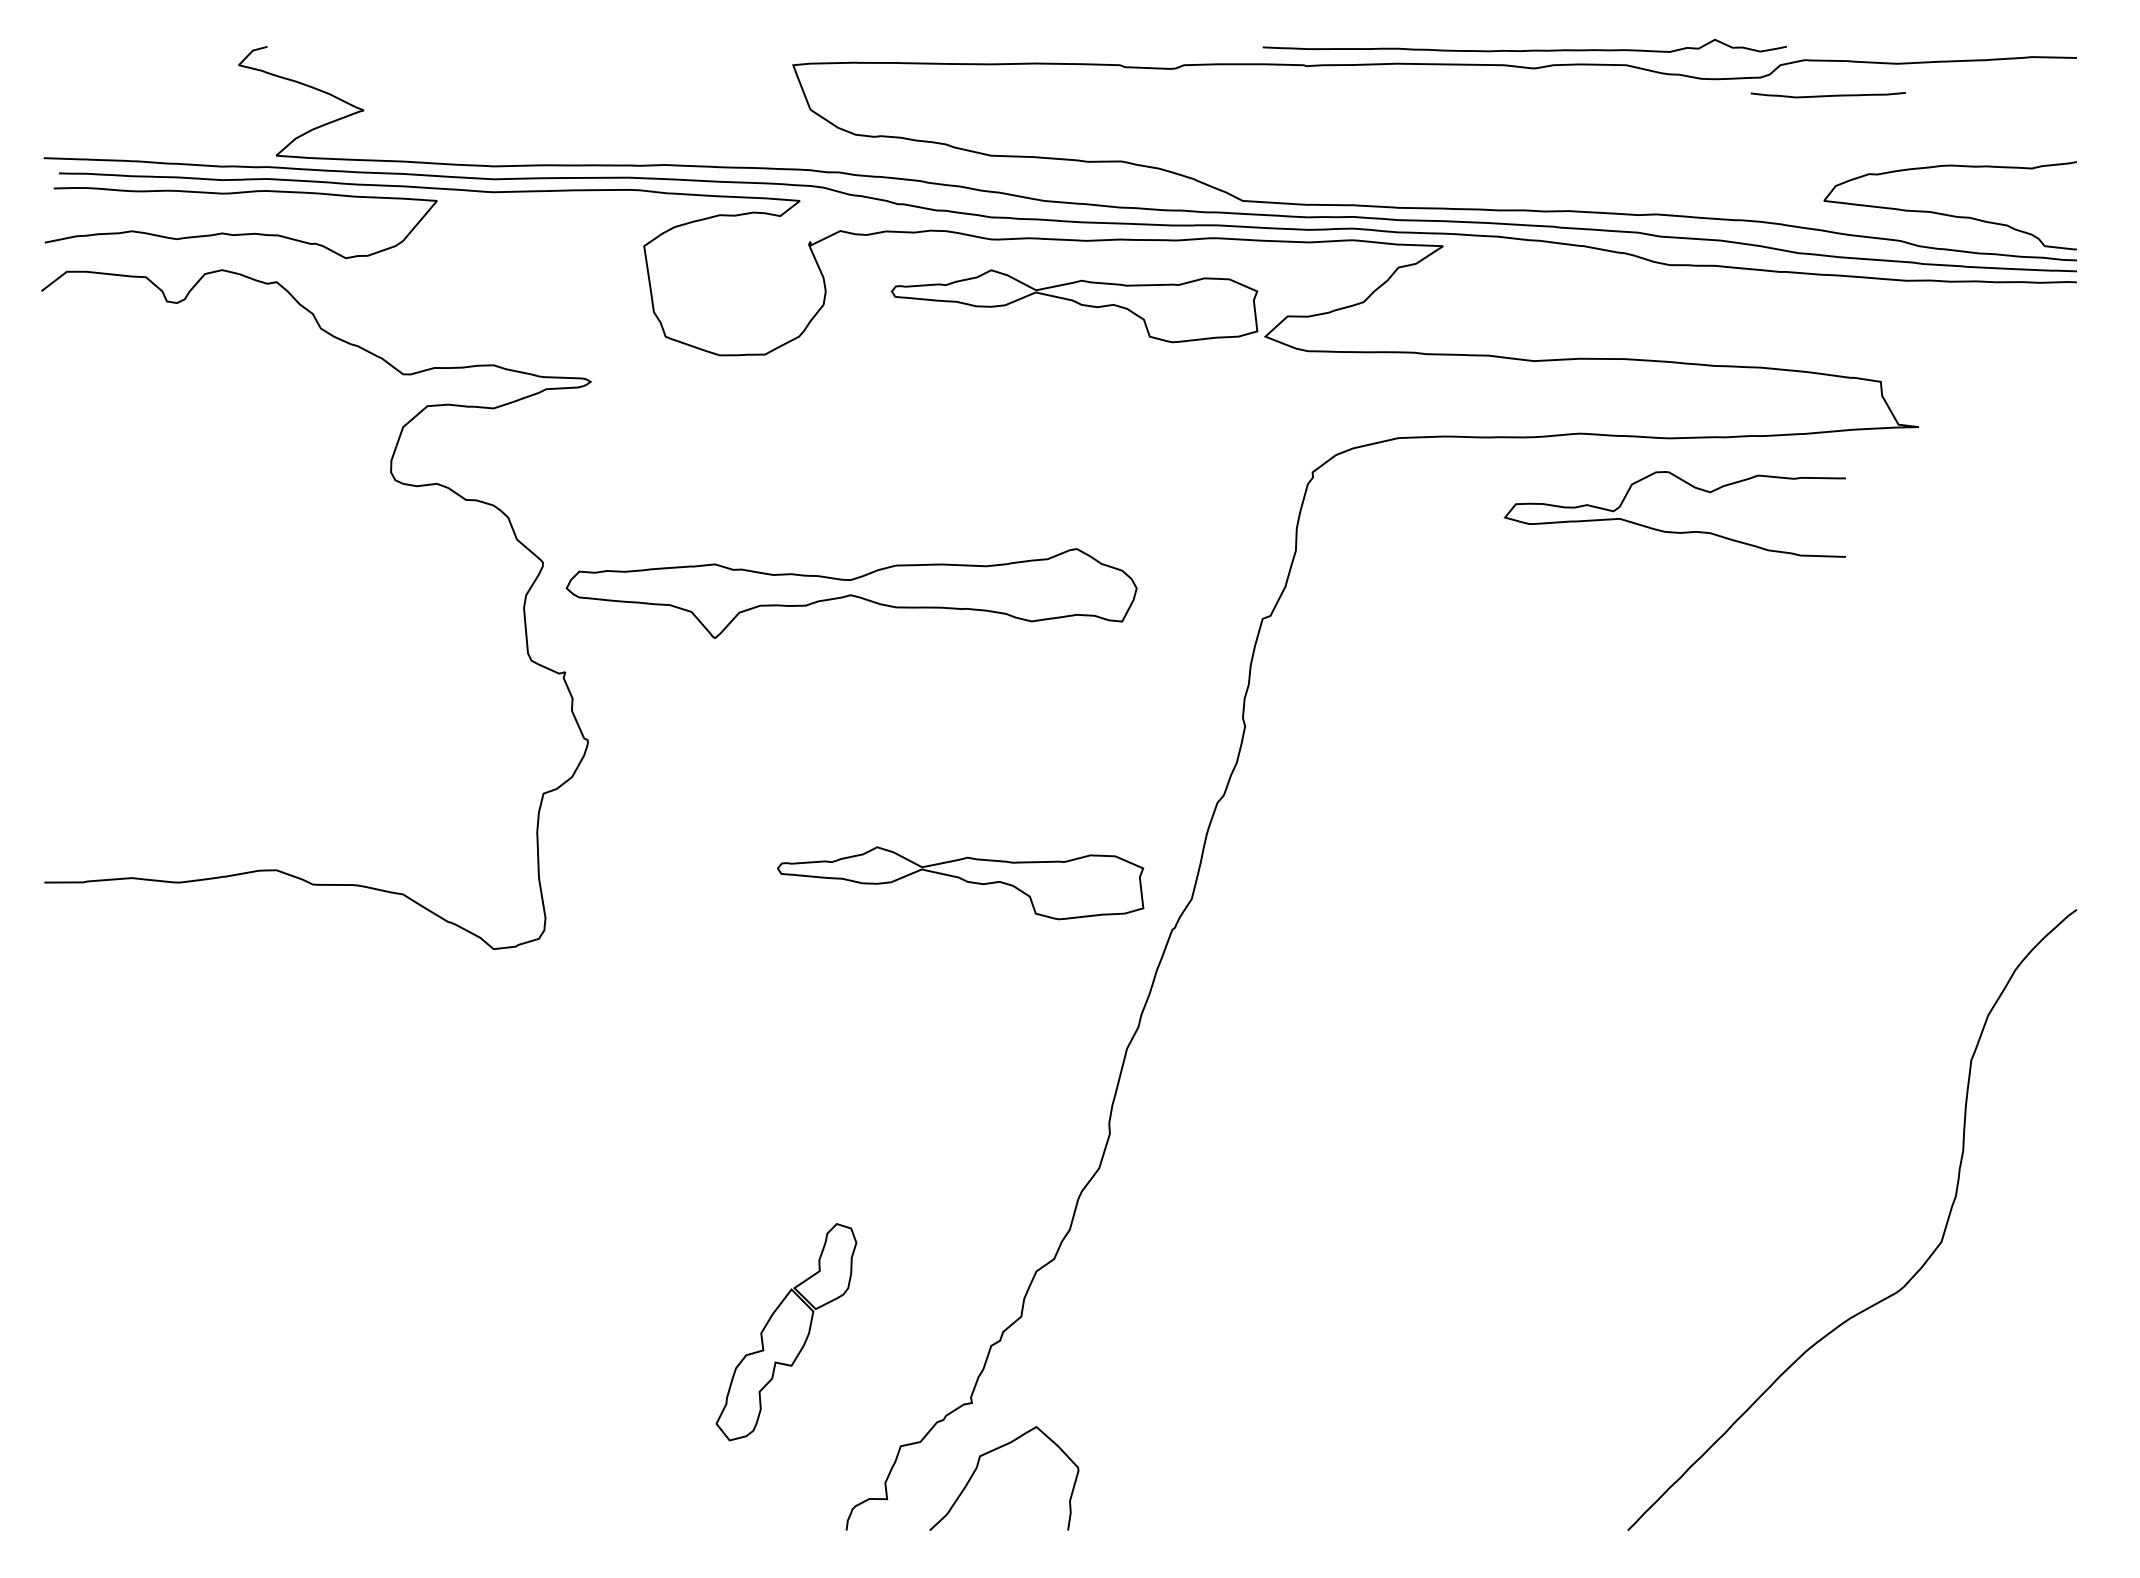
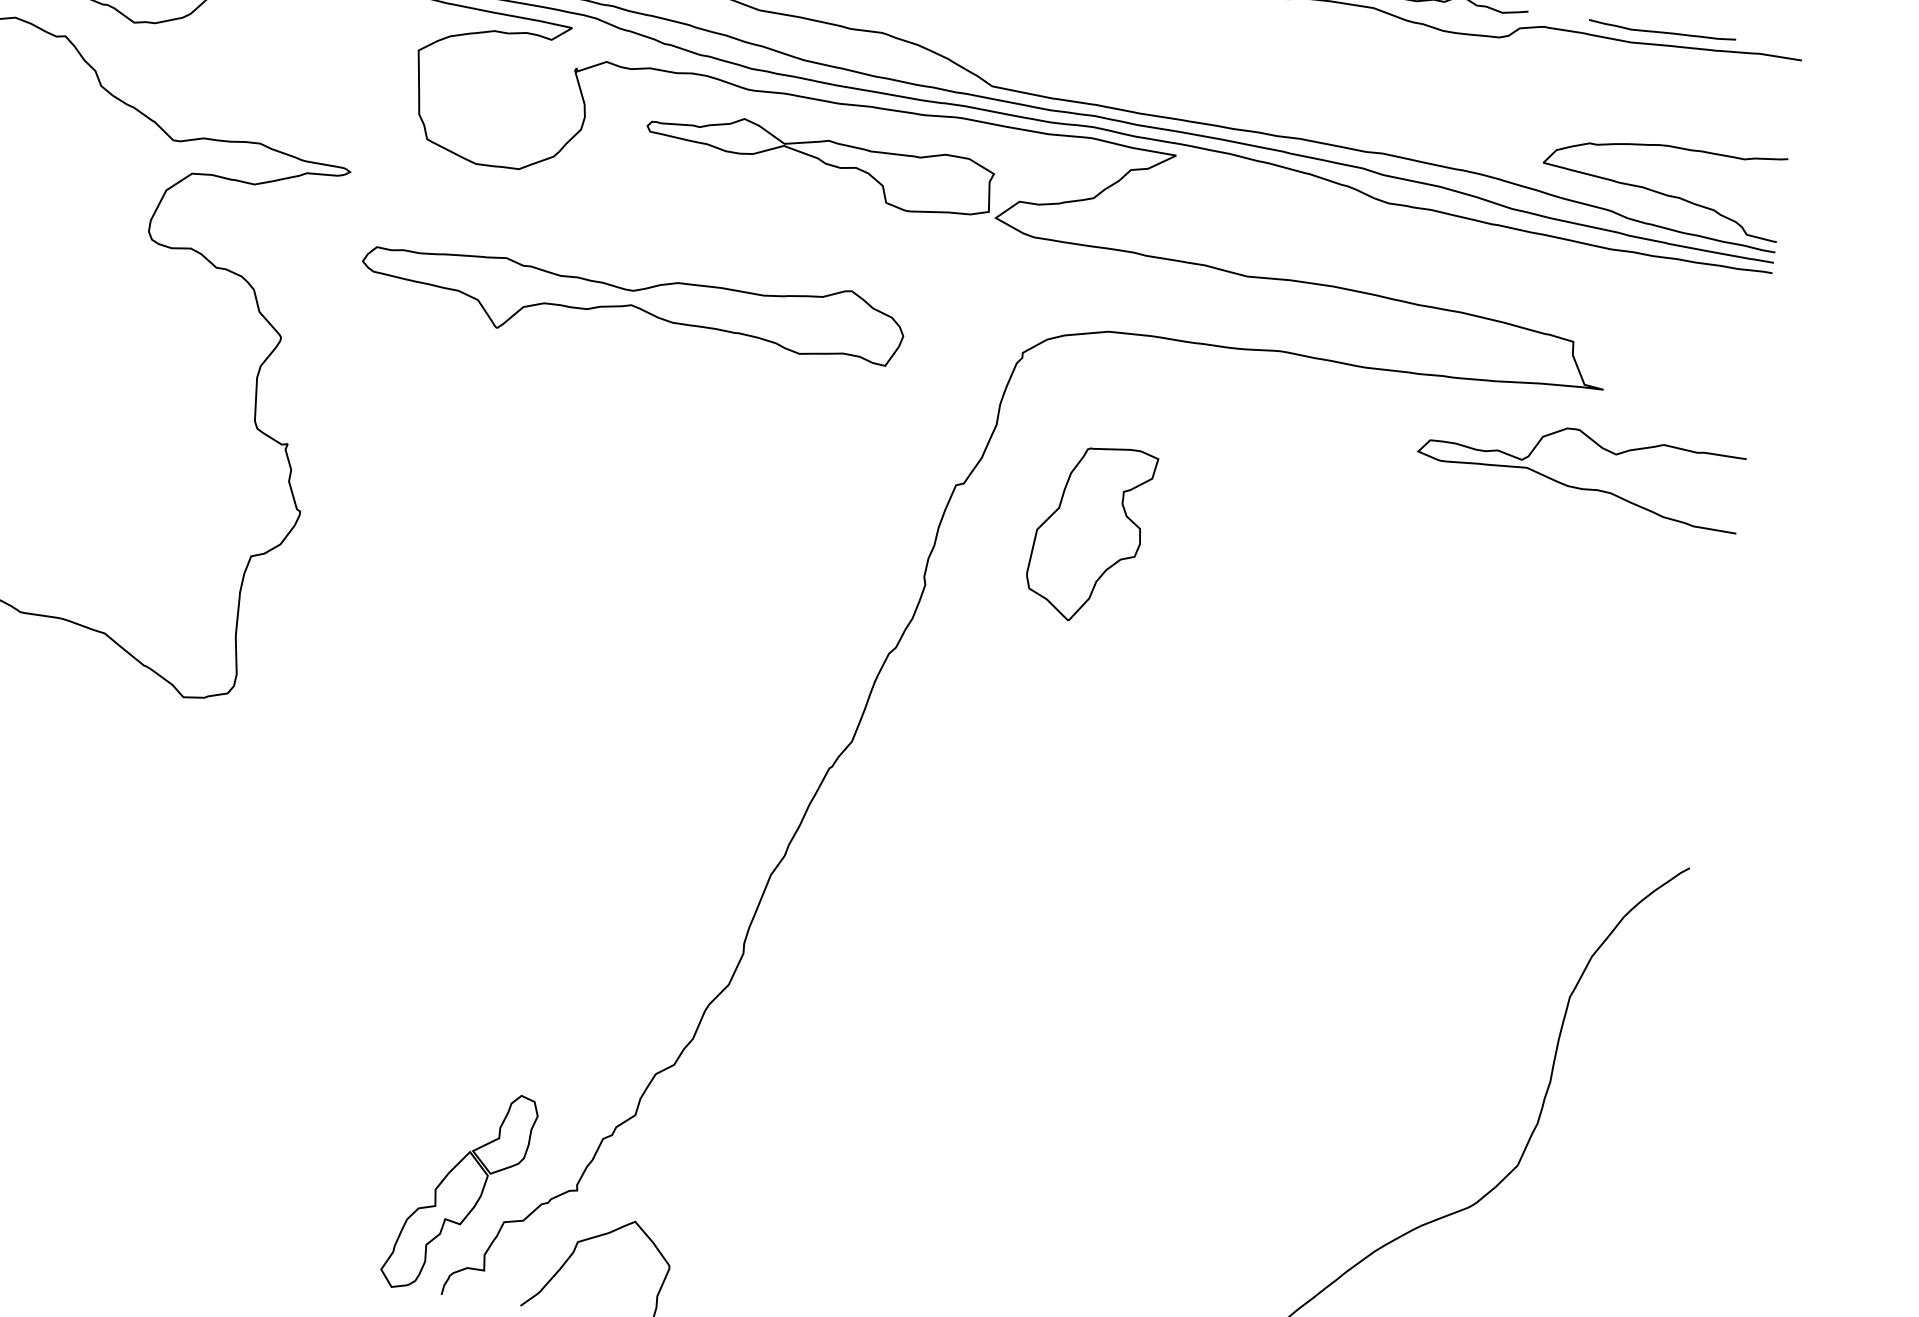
curve: (1827, 95) -> (1661, 31), moved
curve: (1674, 531) -> (1577, 486), moved
part: (851, 593) -> (632, 303), moved
part: (1408, 649) -> (1090, 533), added
part: (960, 883) -> (634, 696), removed
part: (786, 1332) -> (459, 1192), moved

